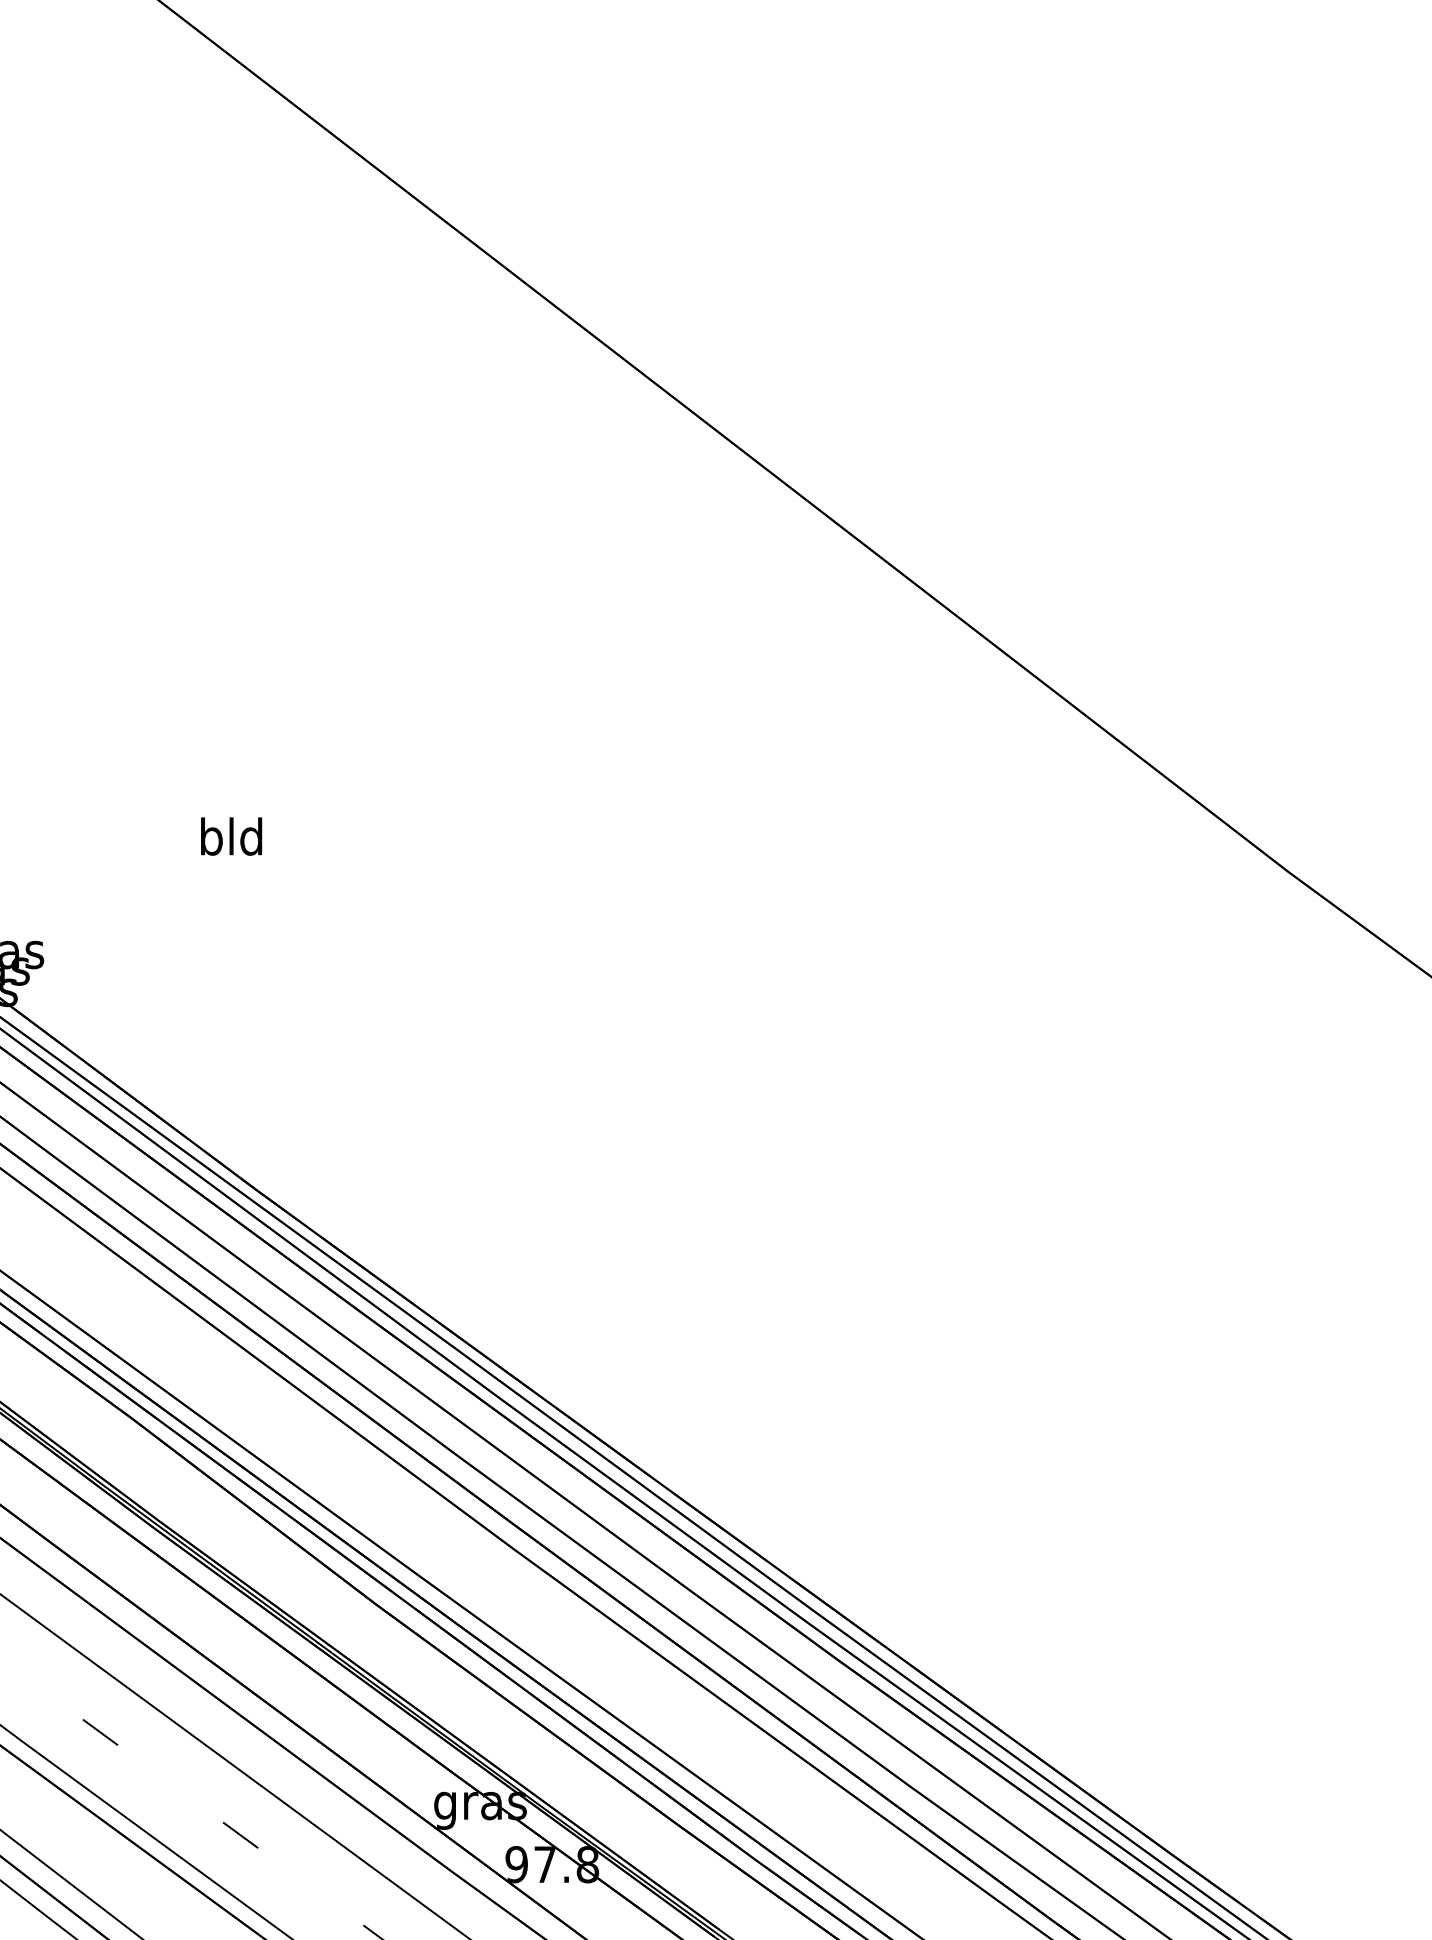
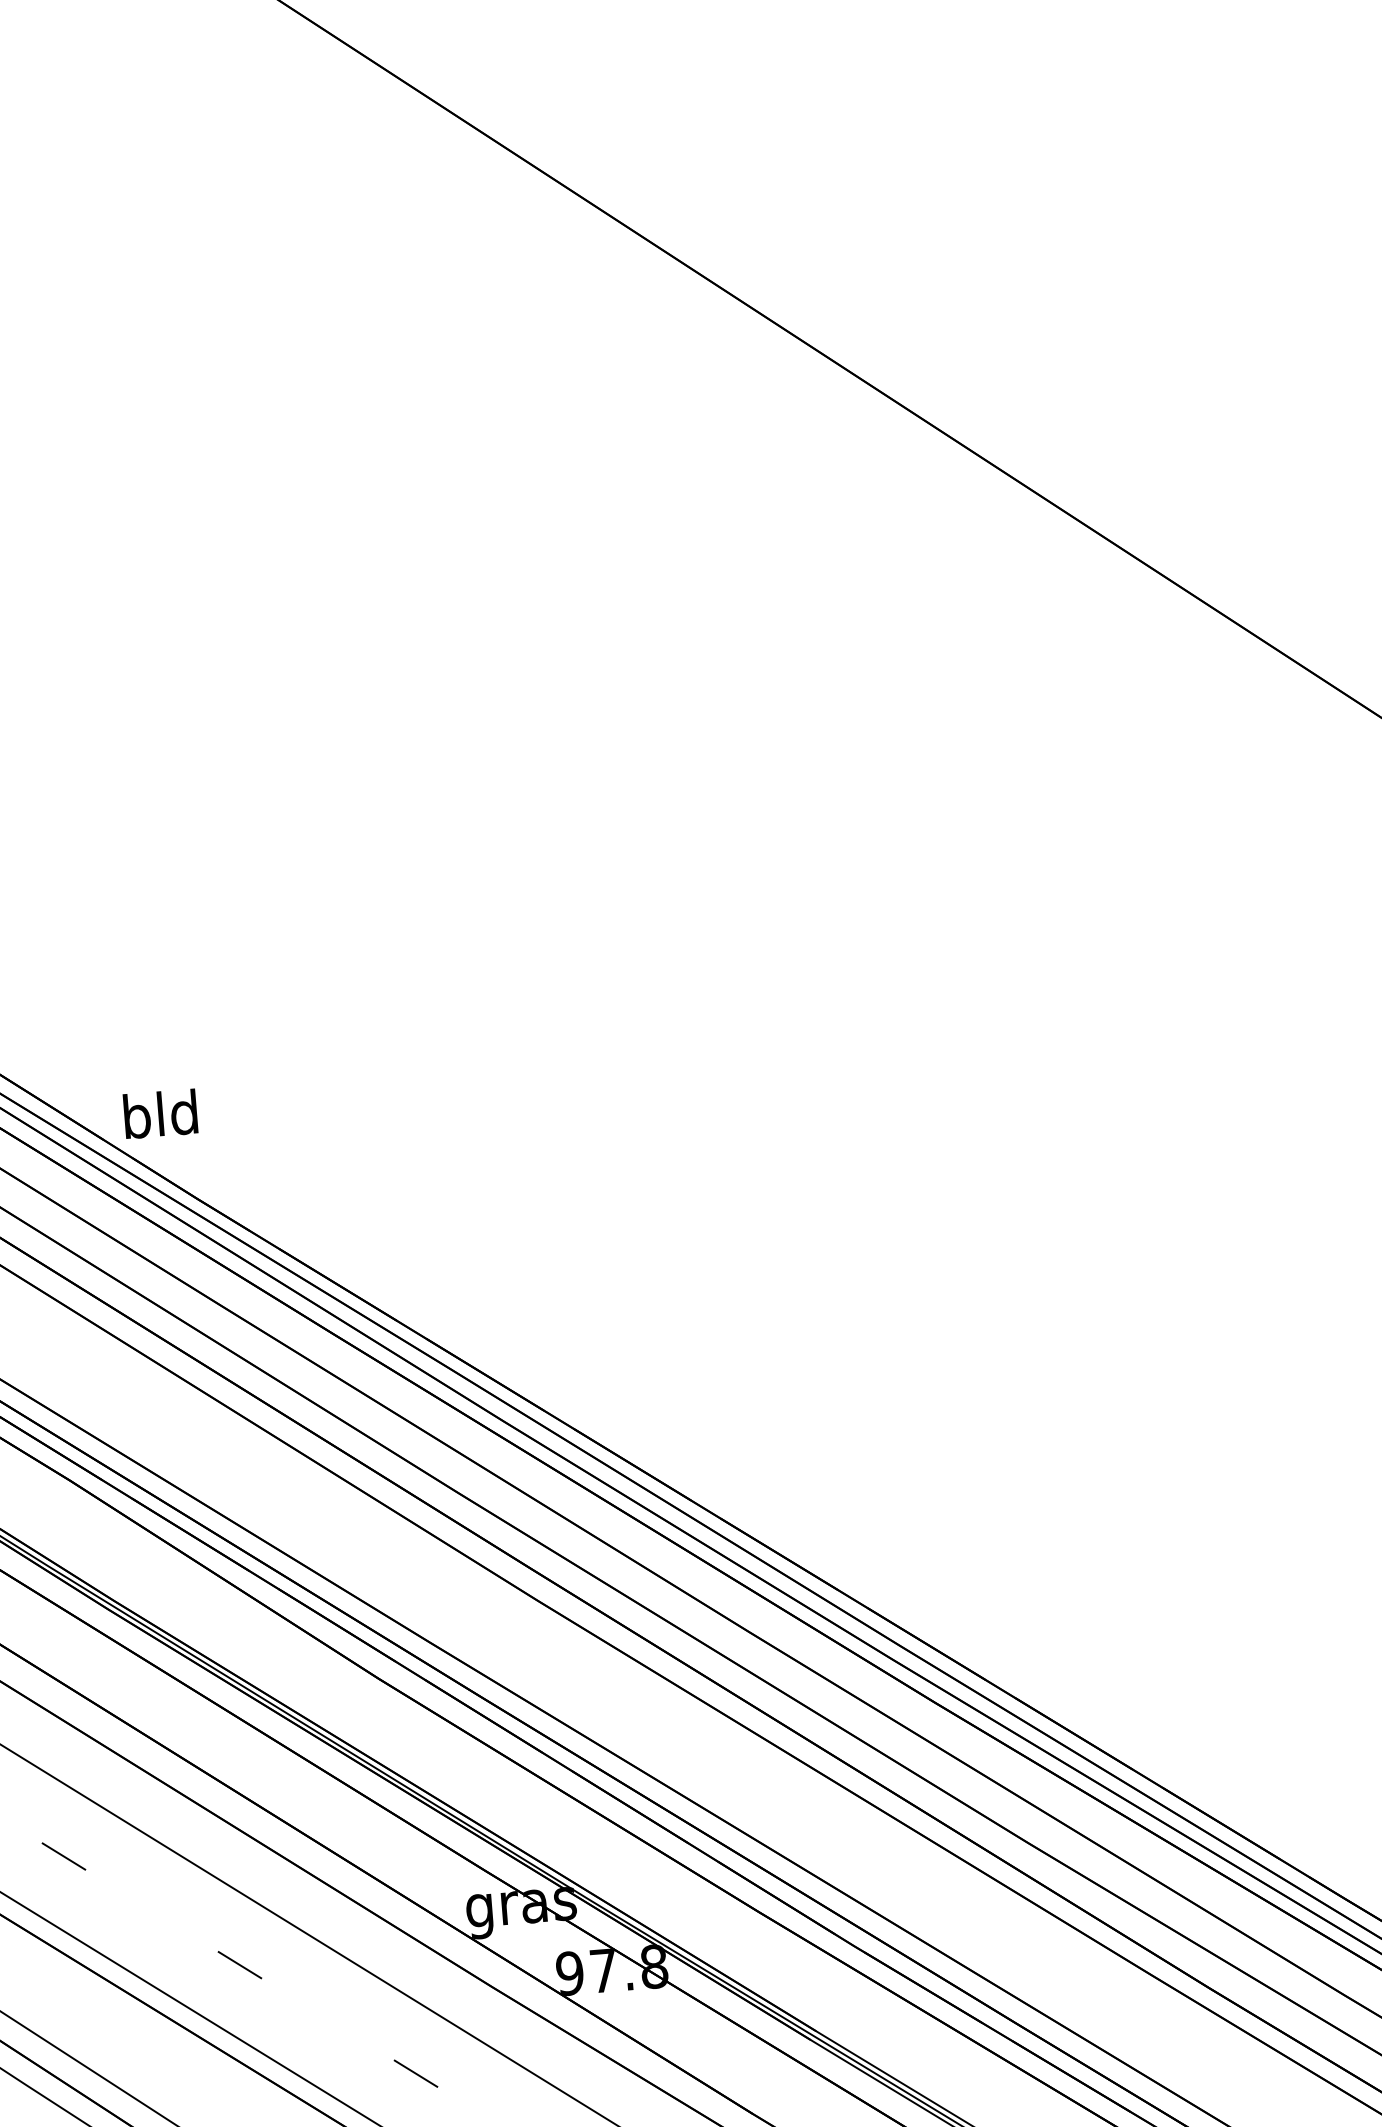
text: (231, 836) -> (160, 1113), moved

